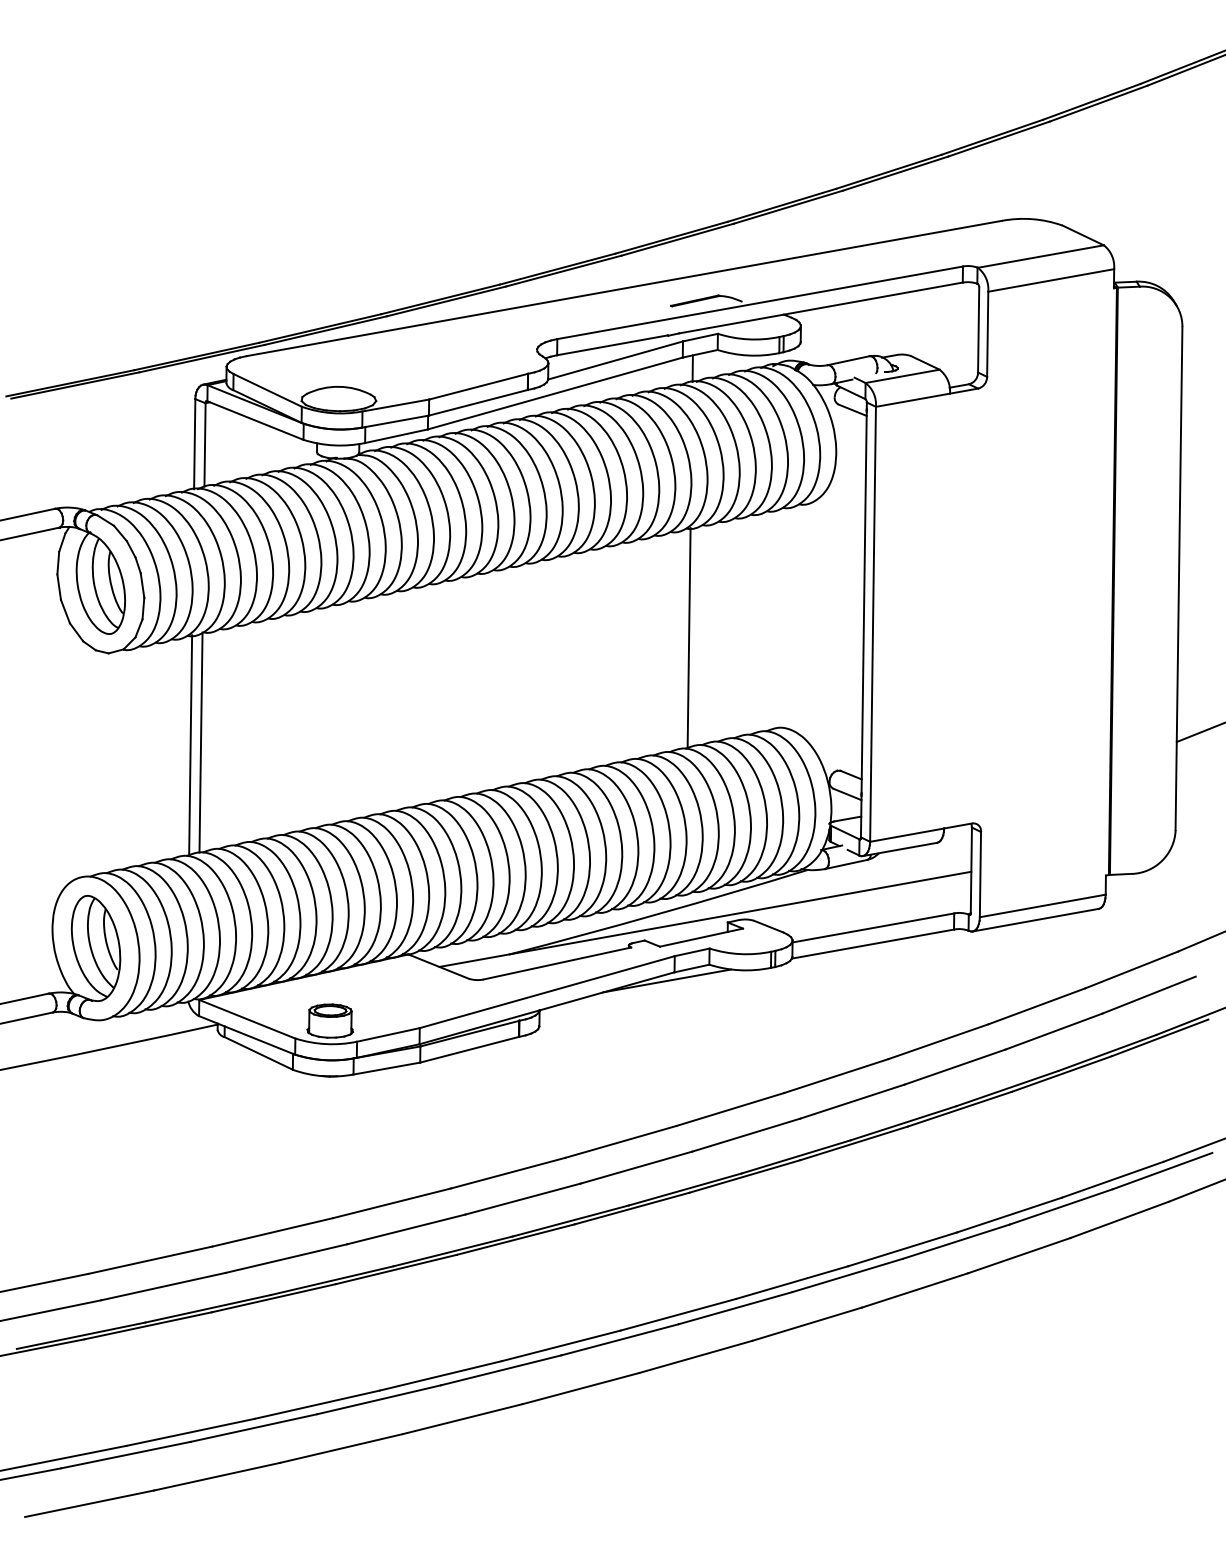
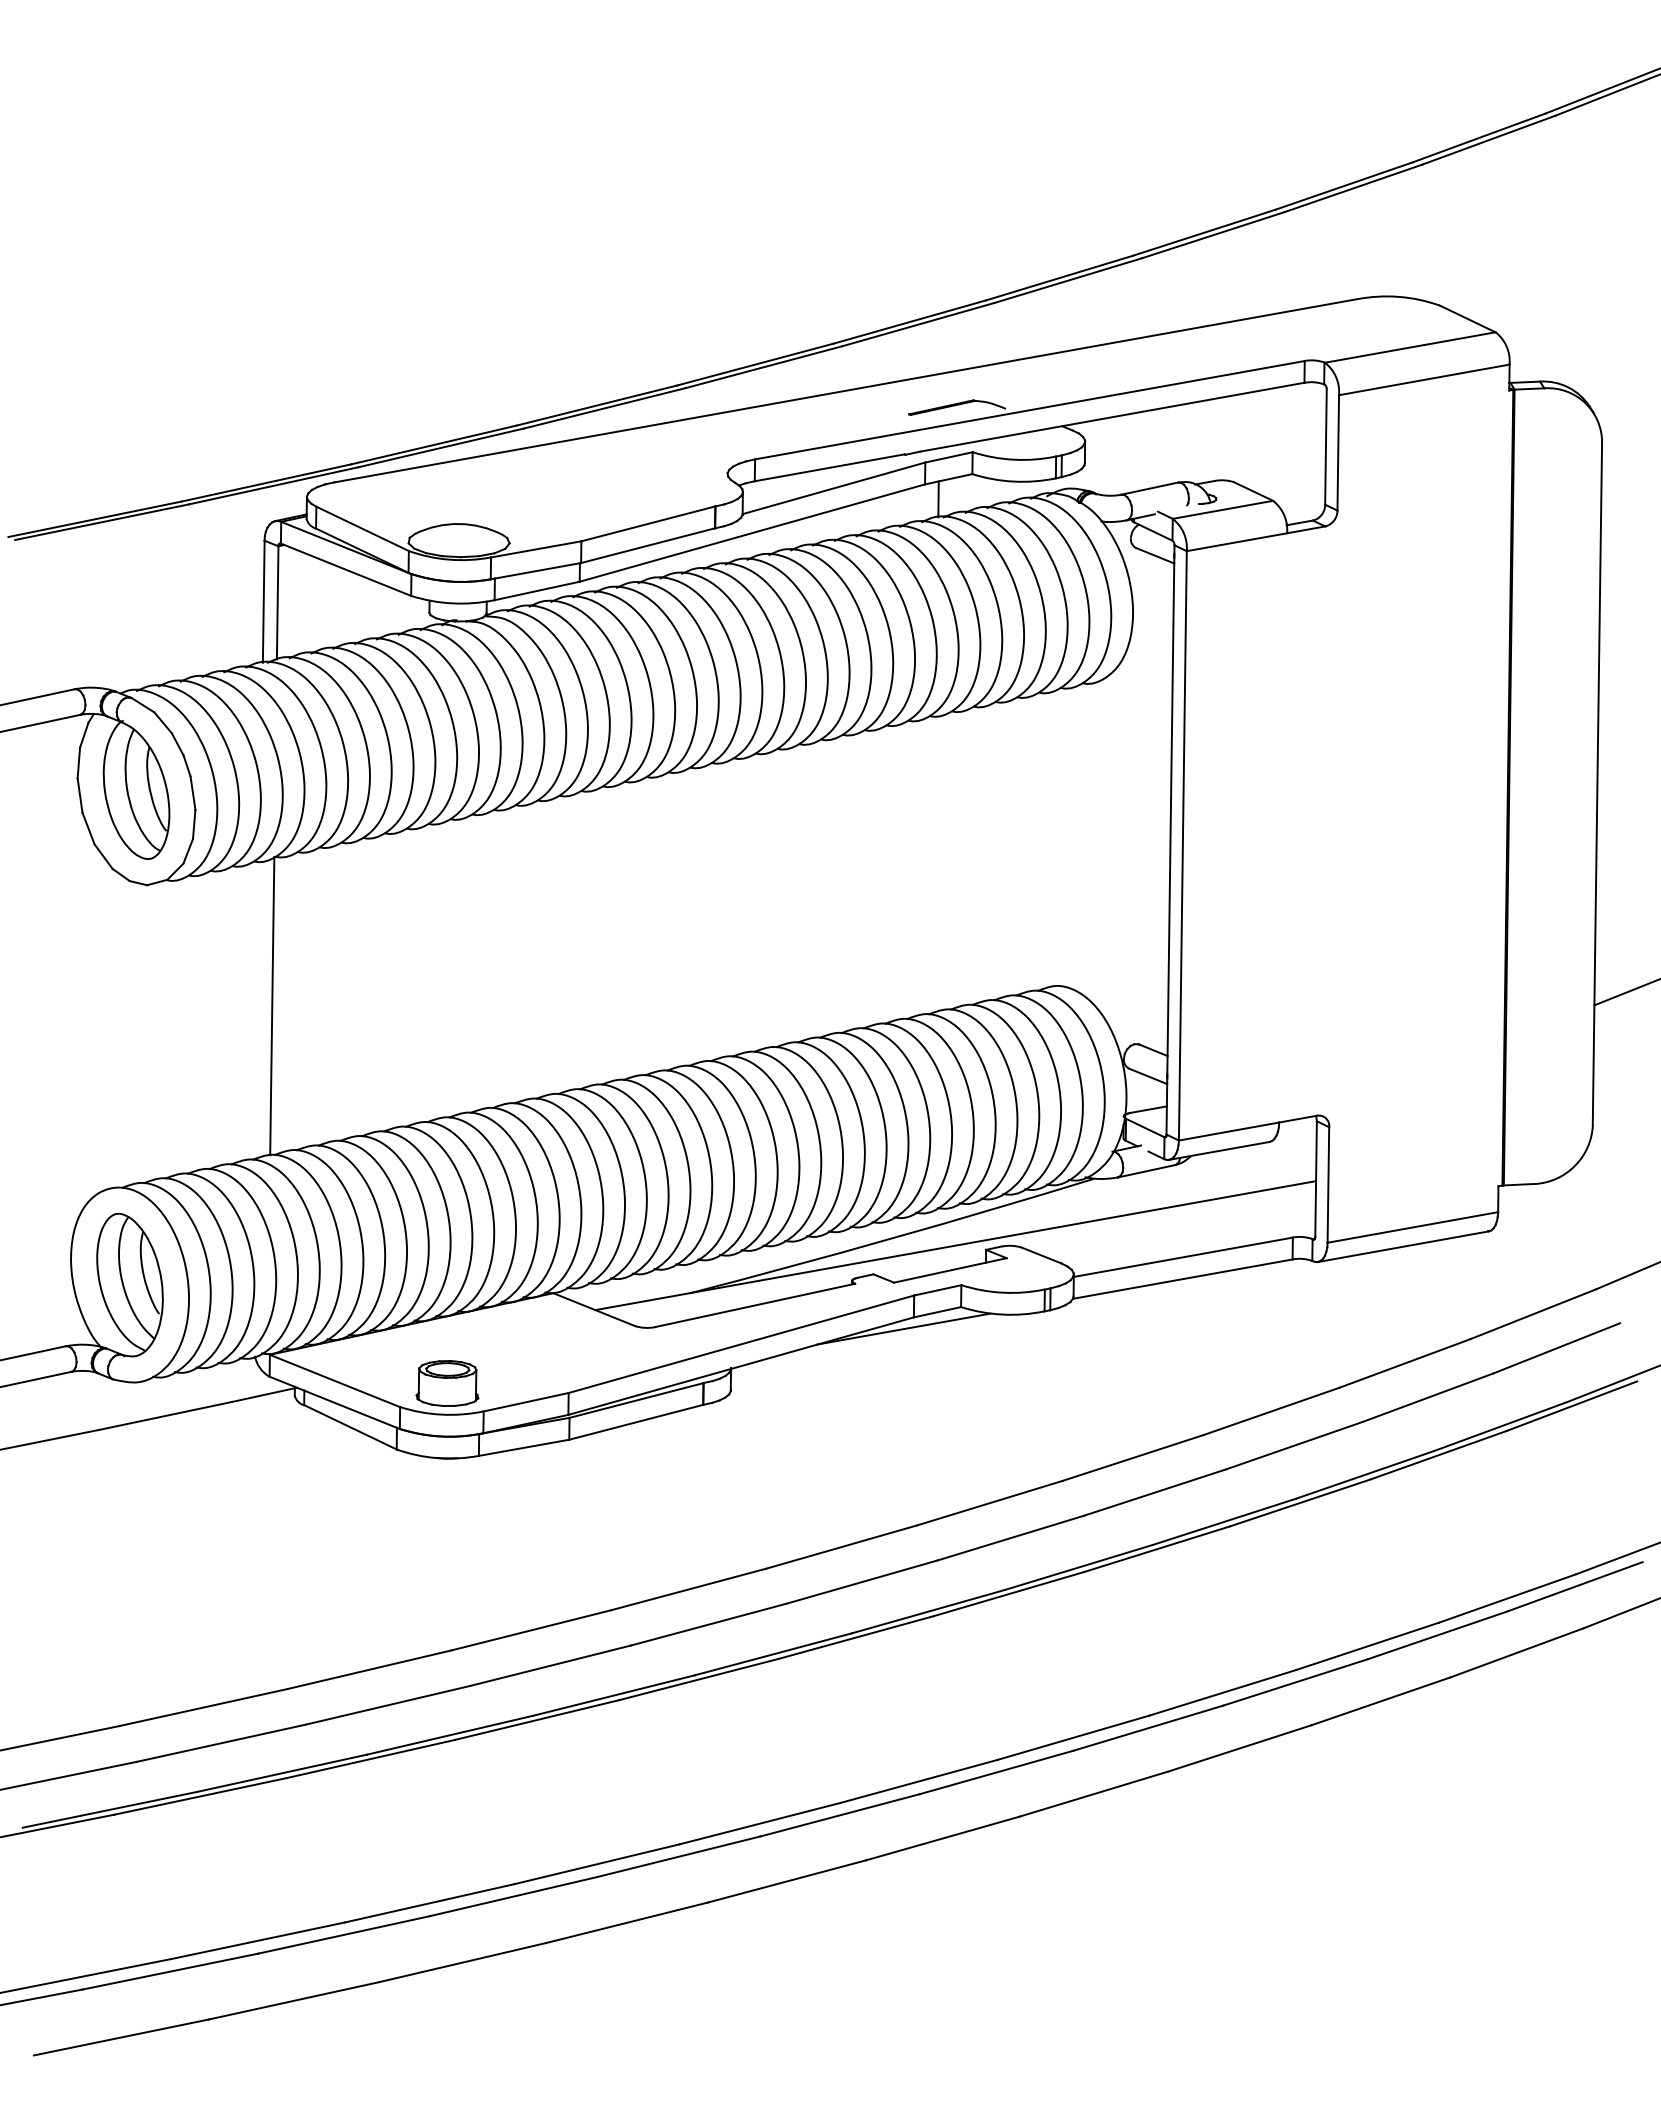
line: (689, 638) -> (933, 864), removed
line: (190, 745) -> (258, 1009), removed

